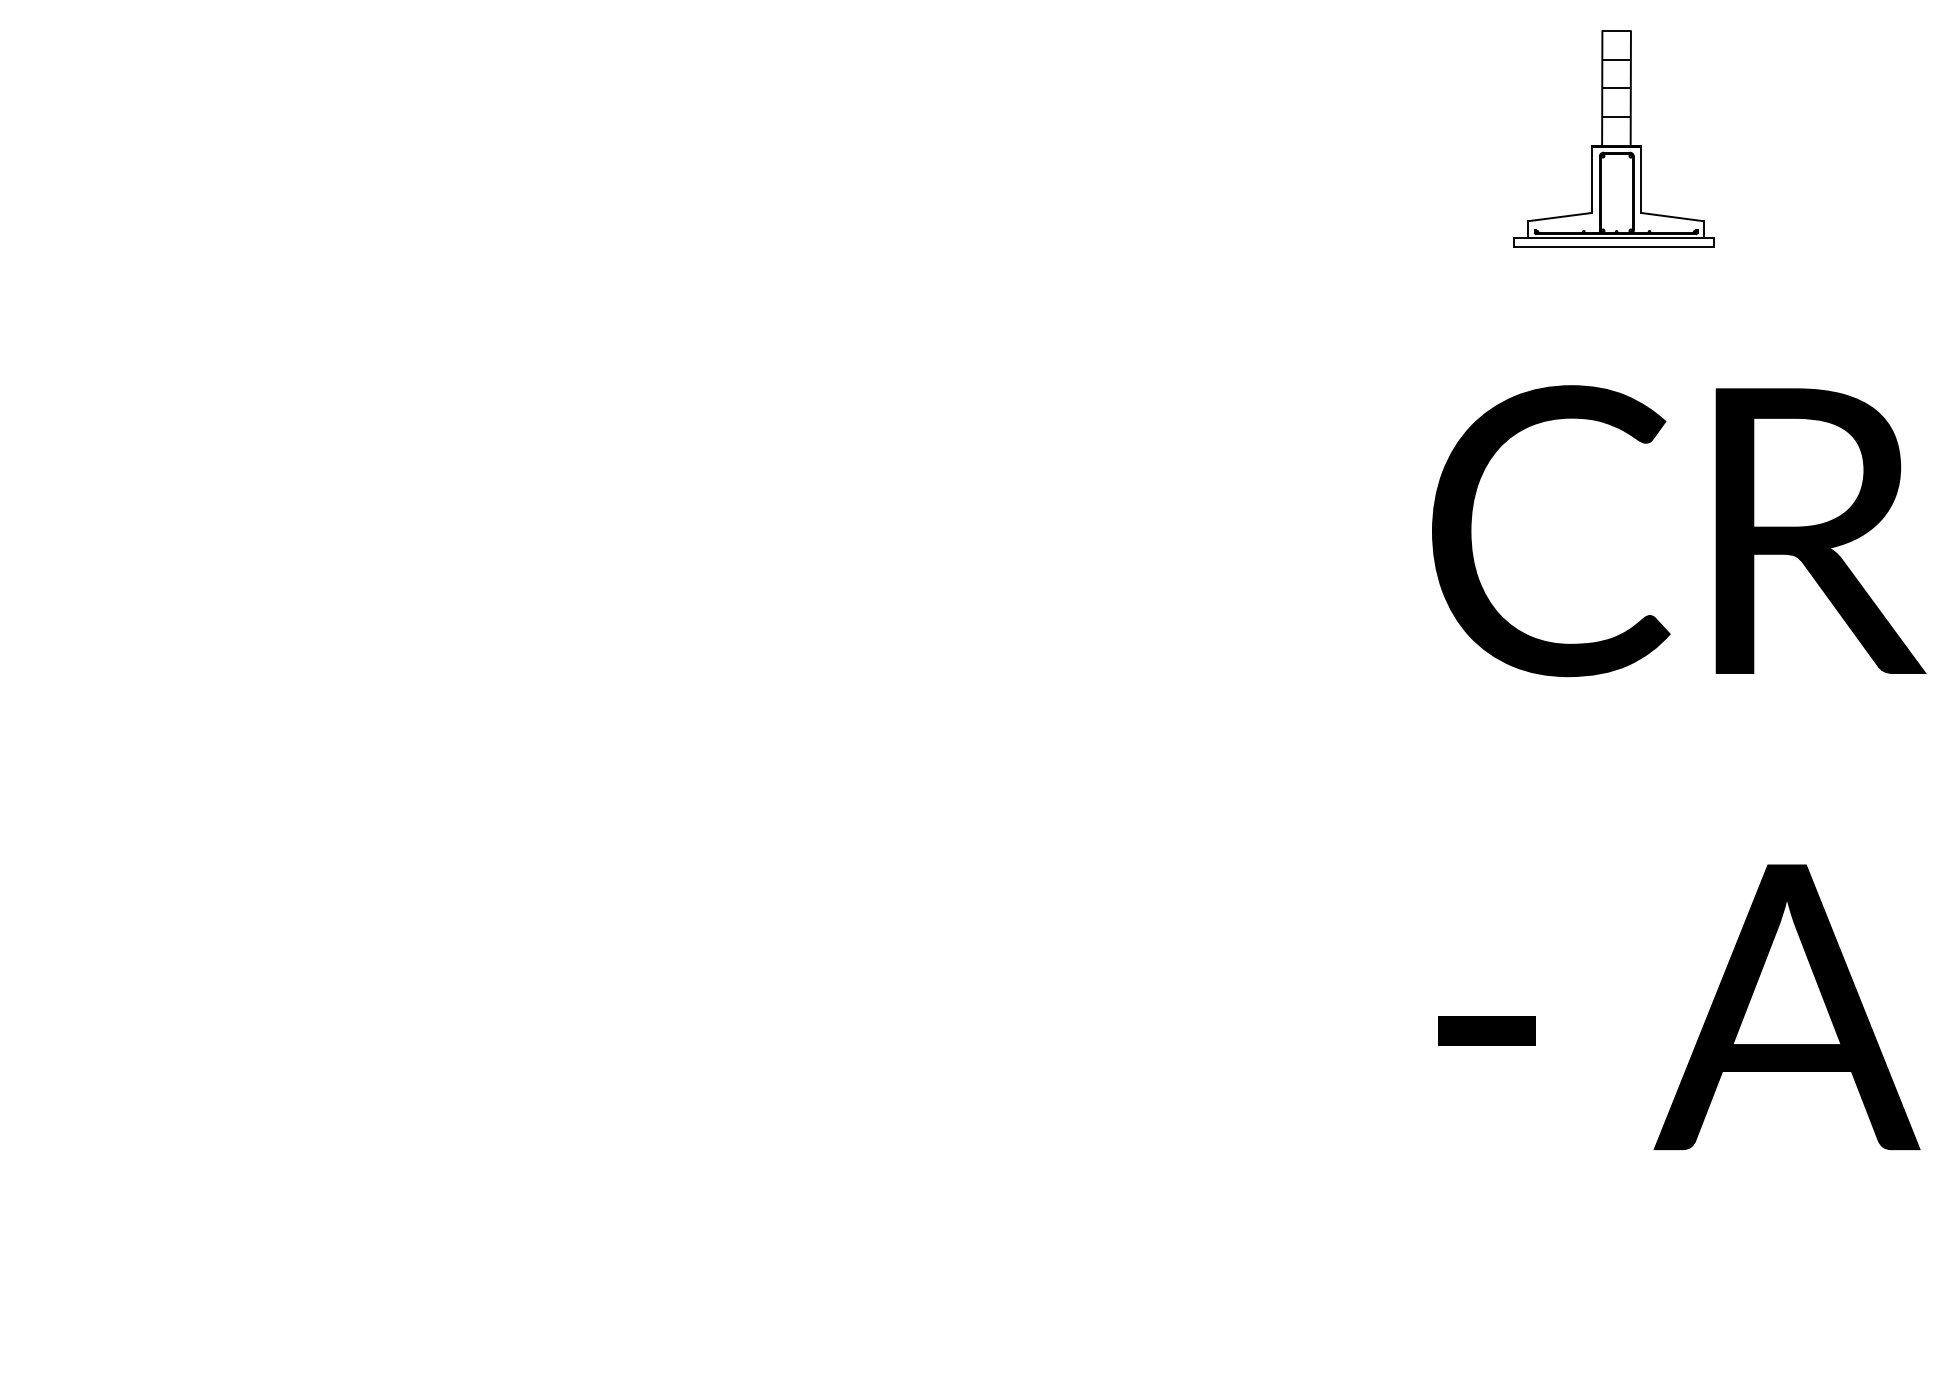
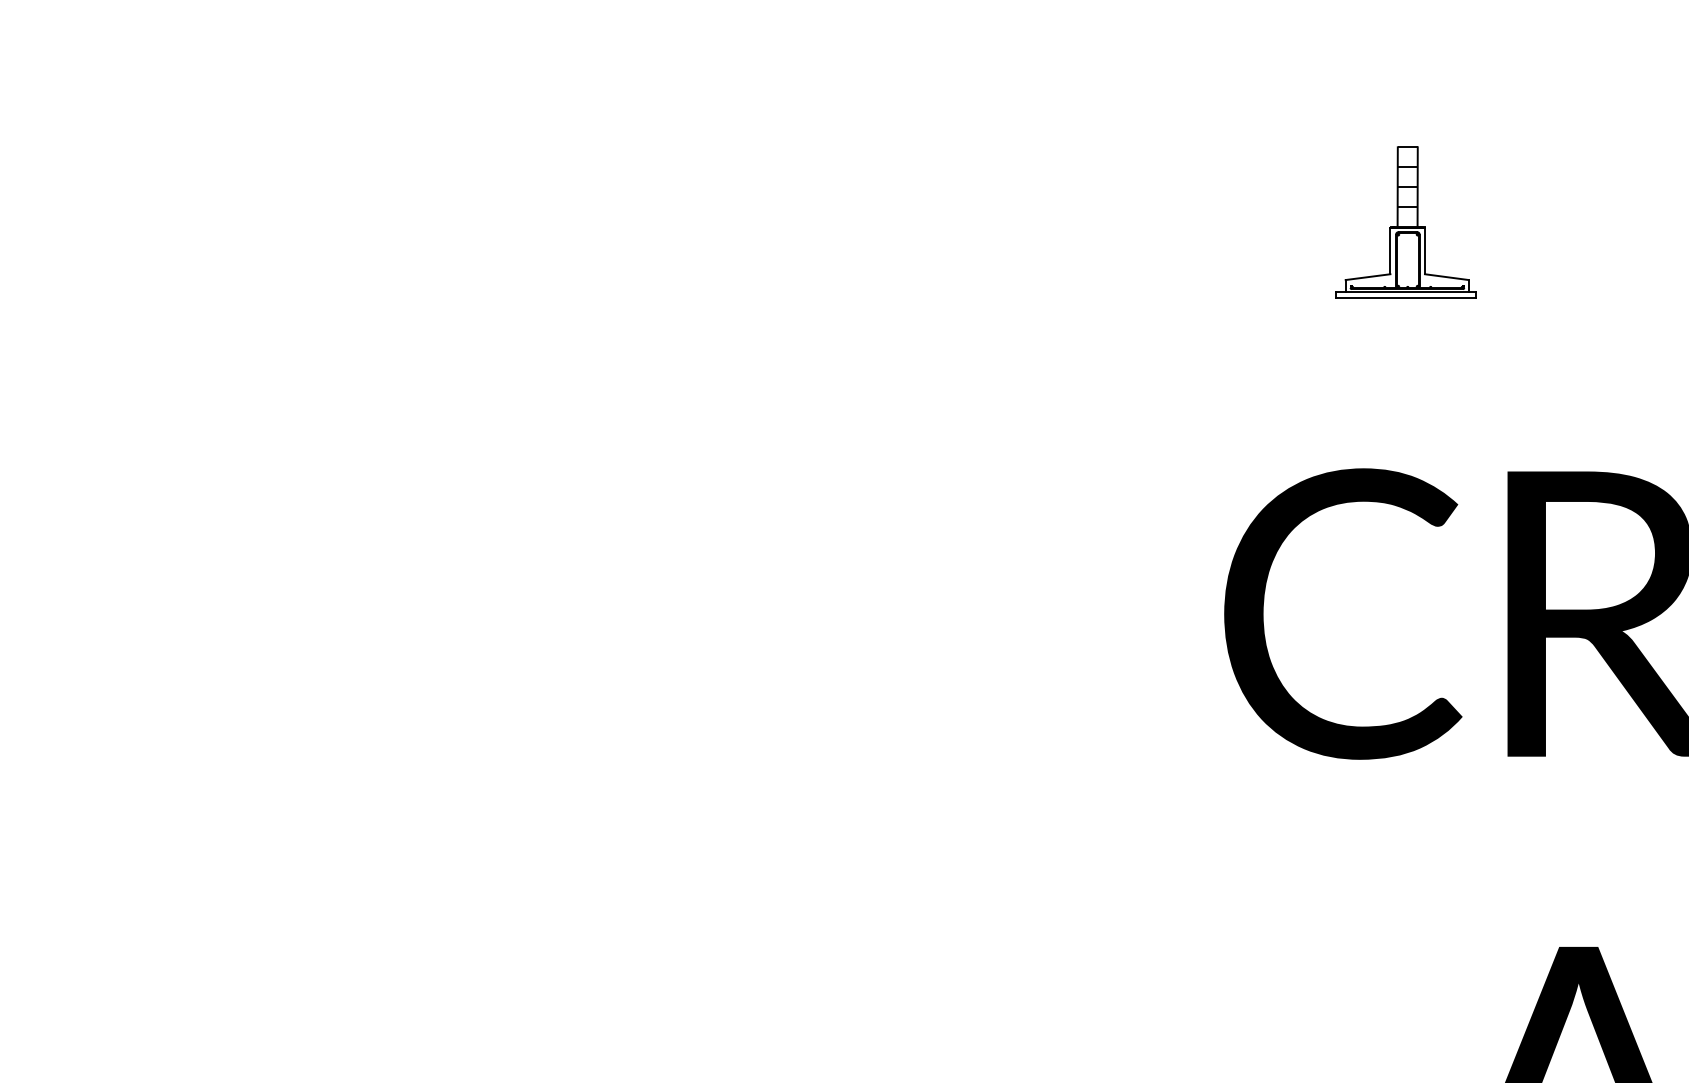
part: (1613, 138) -> (1405, 222), size x0.7

